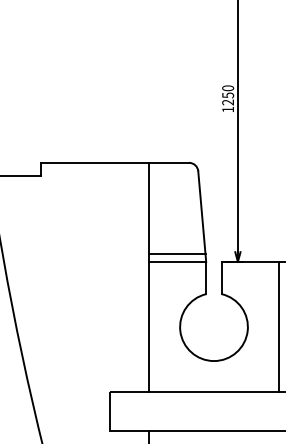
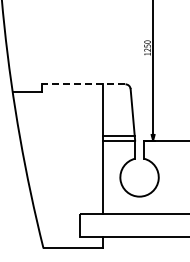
line: (115, 163) -> (83, 84), solid -> dashed
line: (279, 327) -> (176, 177), removed

